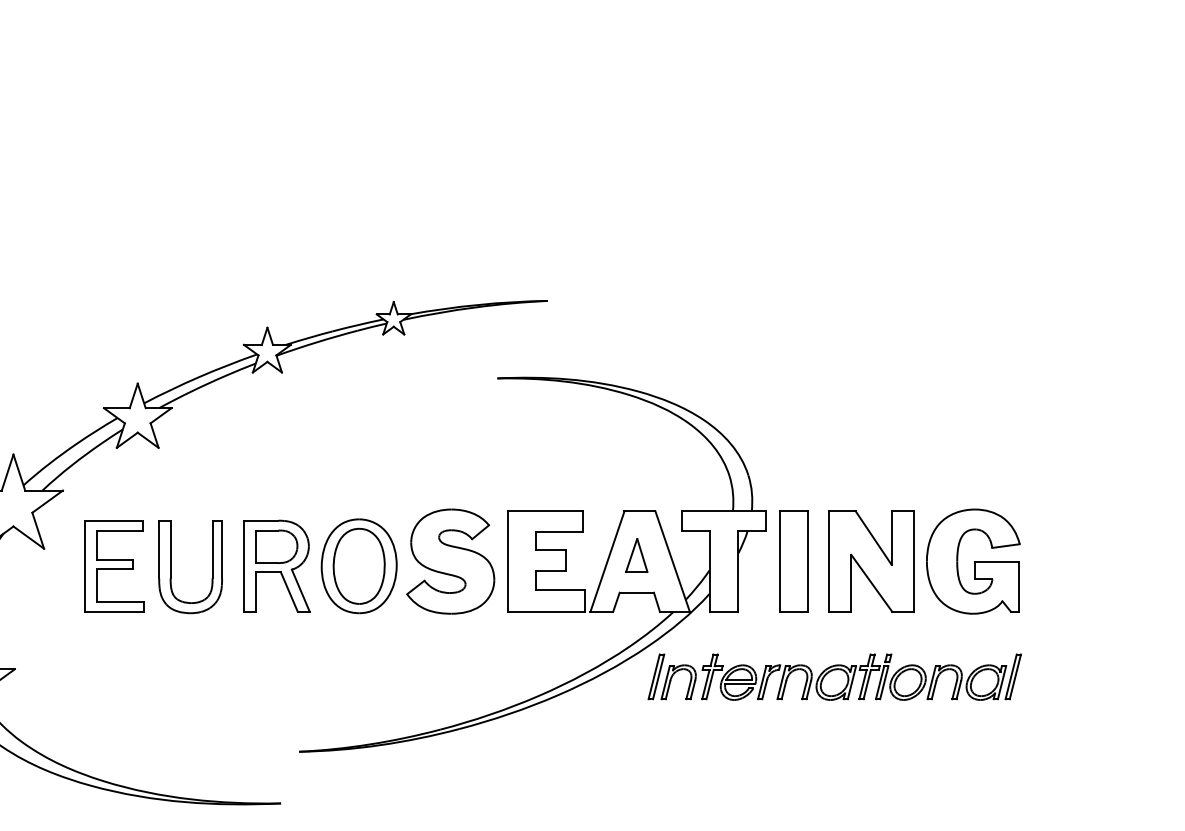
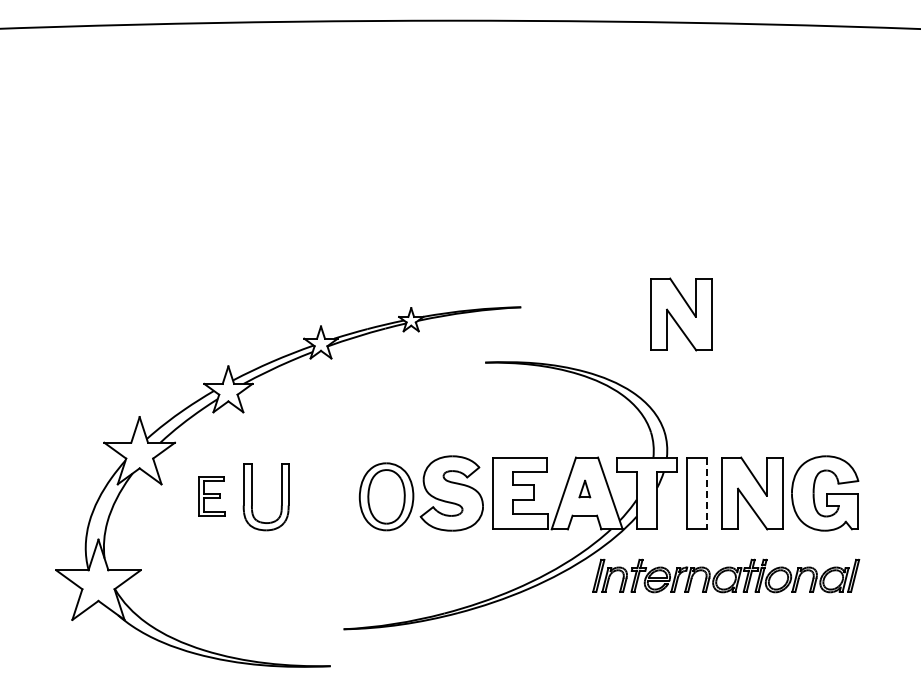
part: (772, 310) -> (681, 314), added
part: (636, 554) -> (584, 488), size x0.7
line: (808, 561) -> (707, 493), solid -> dashed
part: (114, 565) -> (211, 496), size x0.6
part: (276, 565) -> (327, 496), removed

